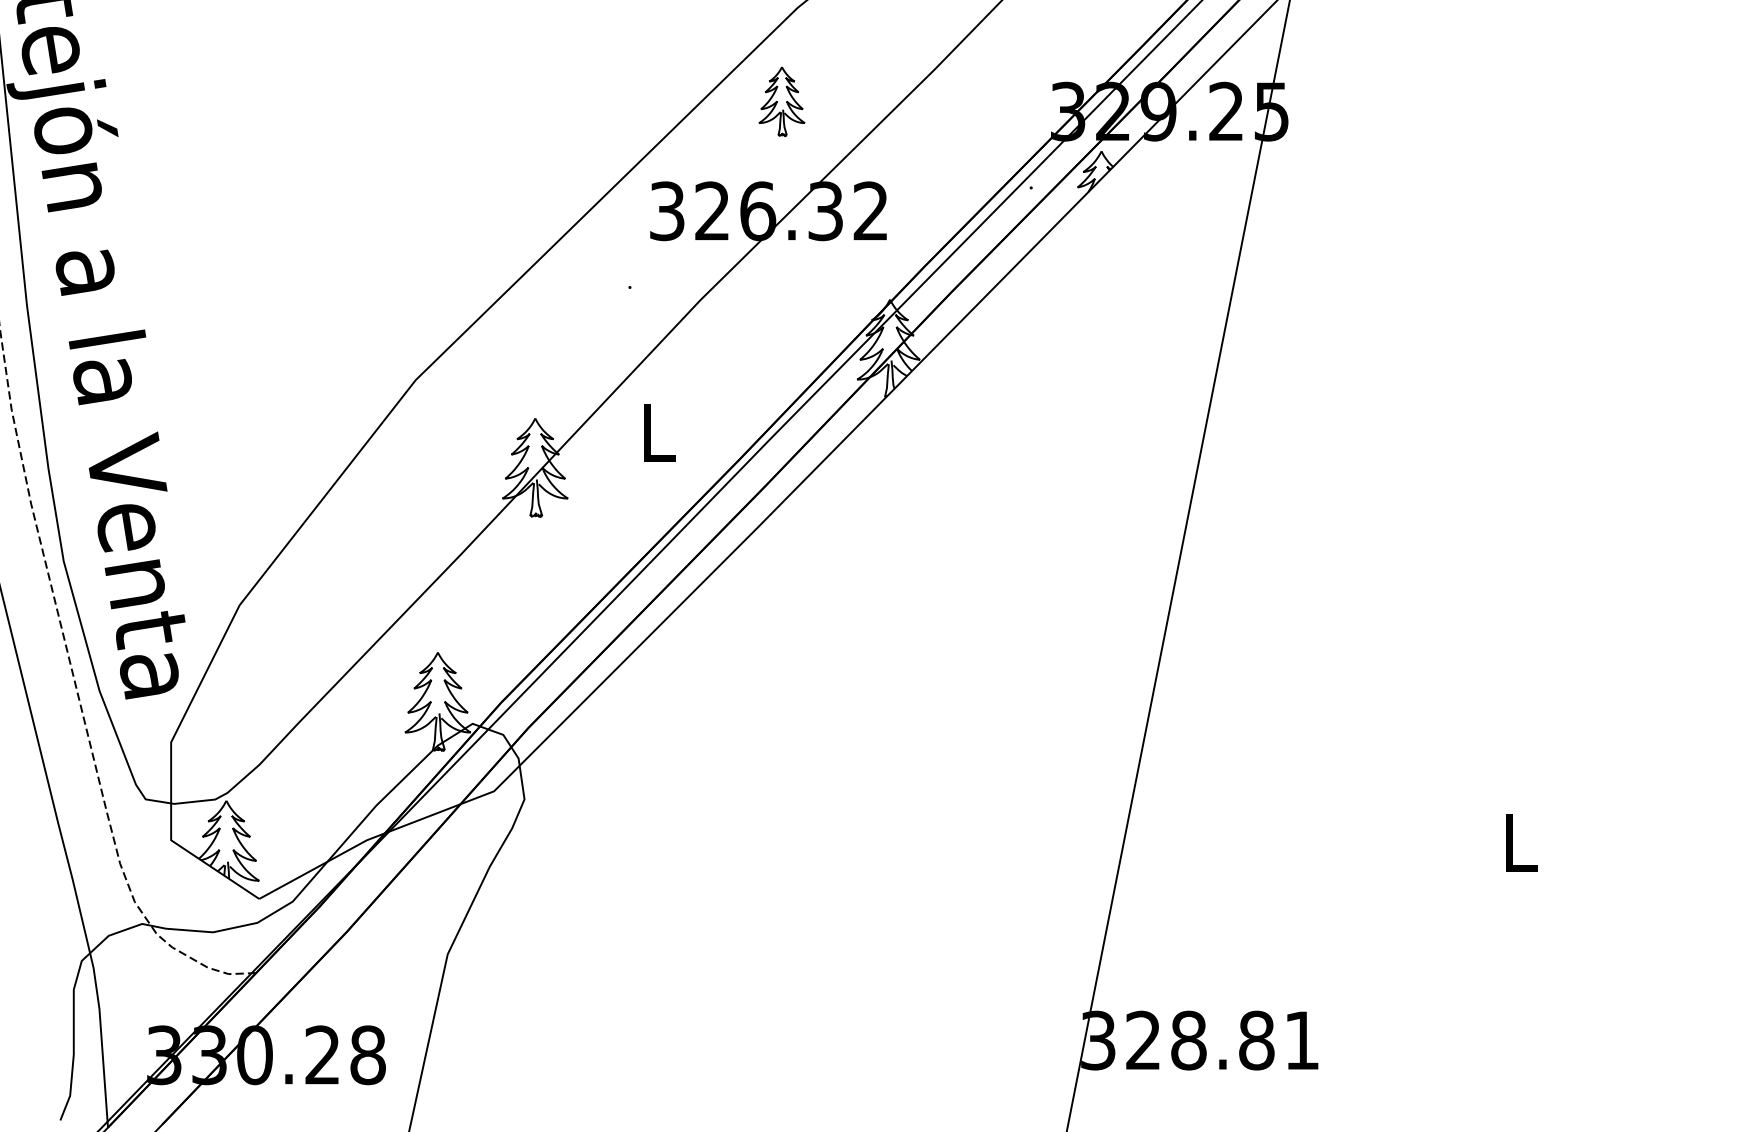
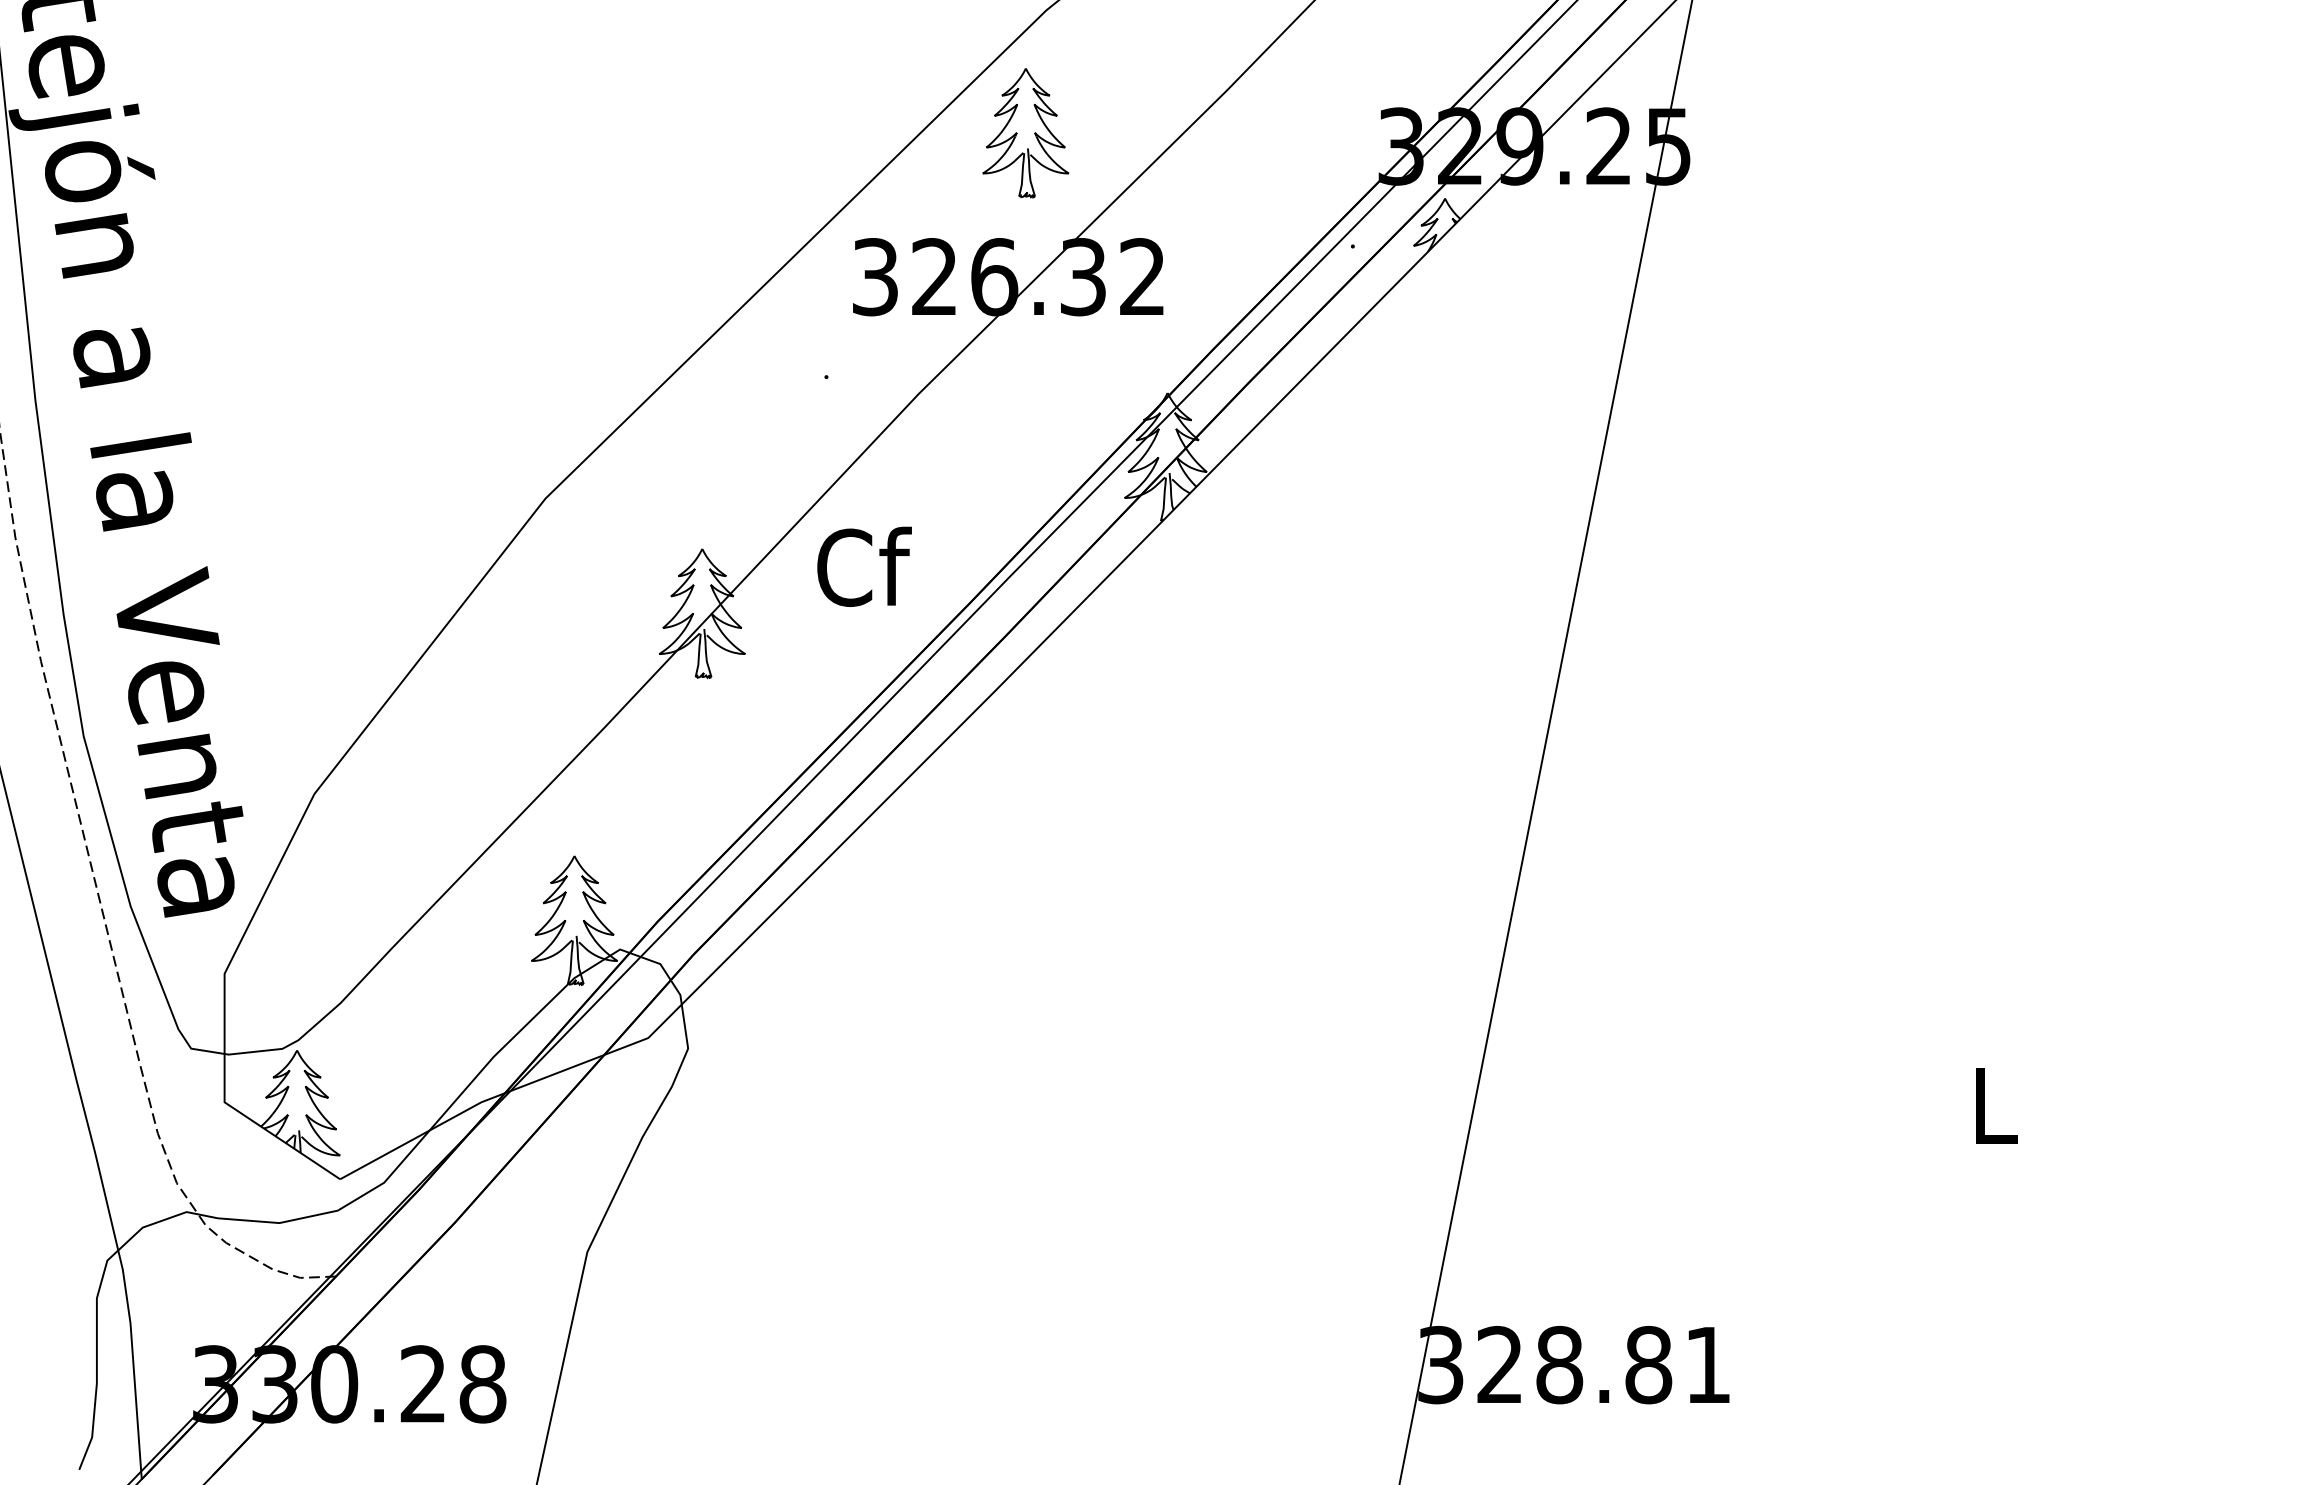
part: (781, 101) -> (1025, 133), size x1.43
text: (658, 431) -> (864, 566), L -> Cf

